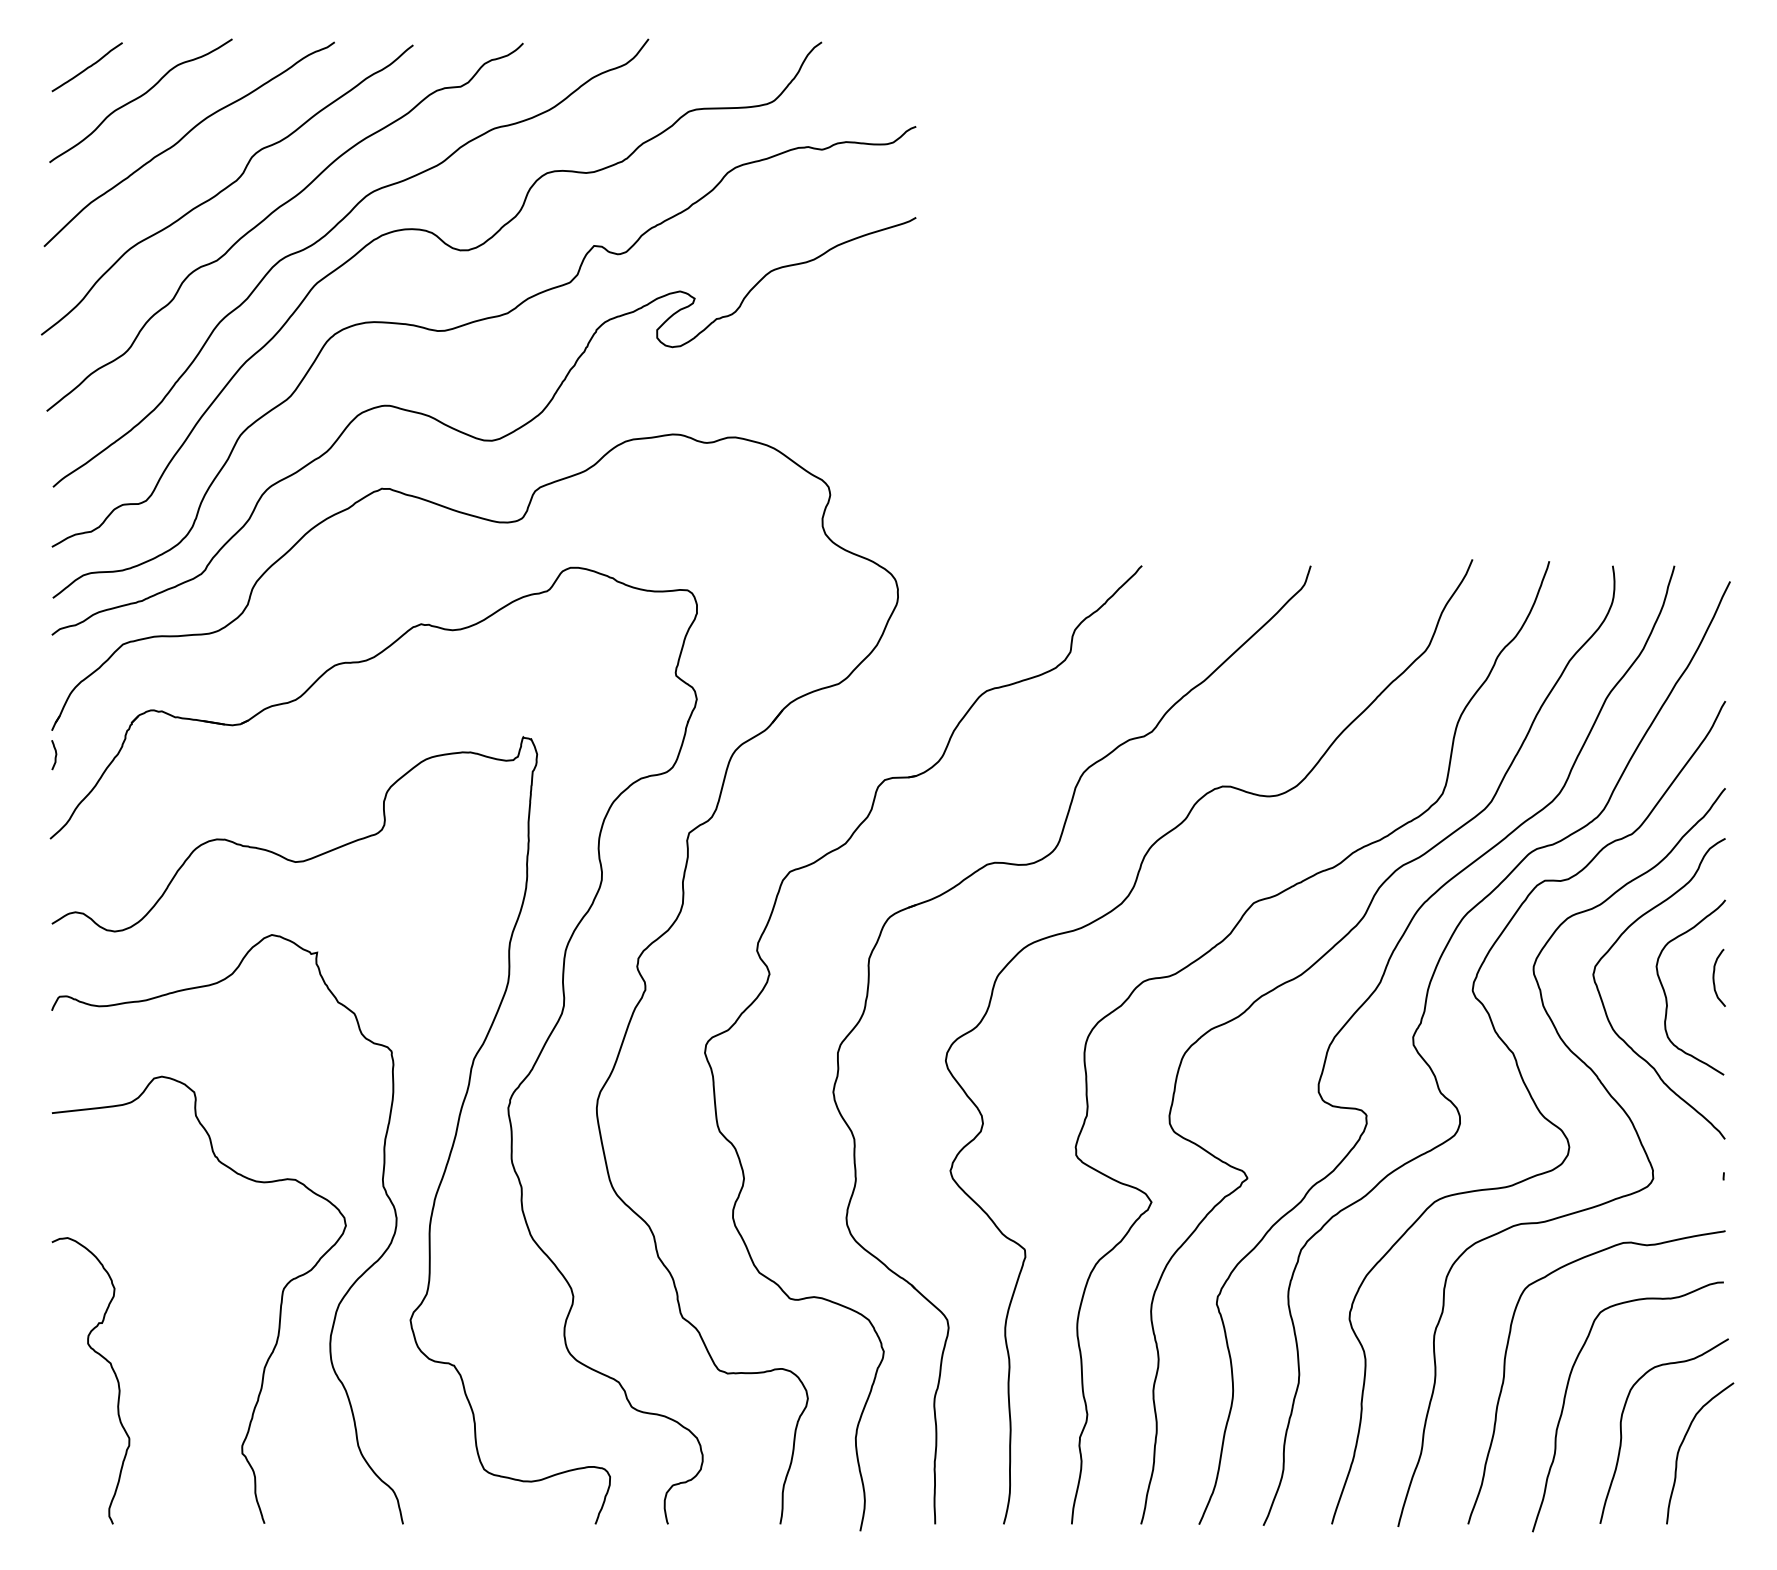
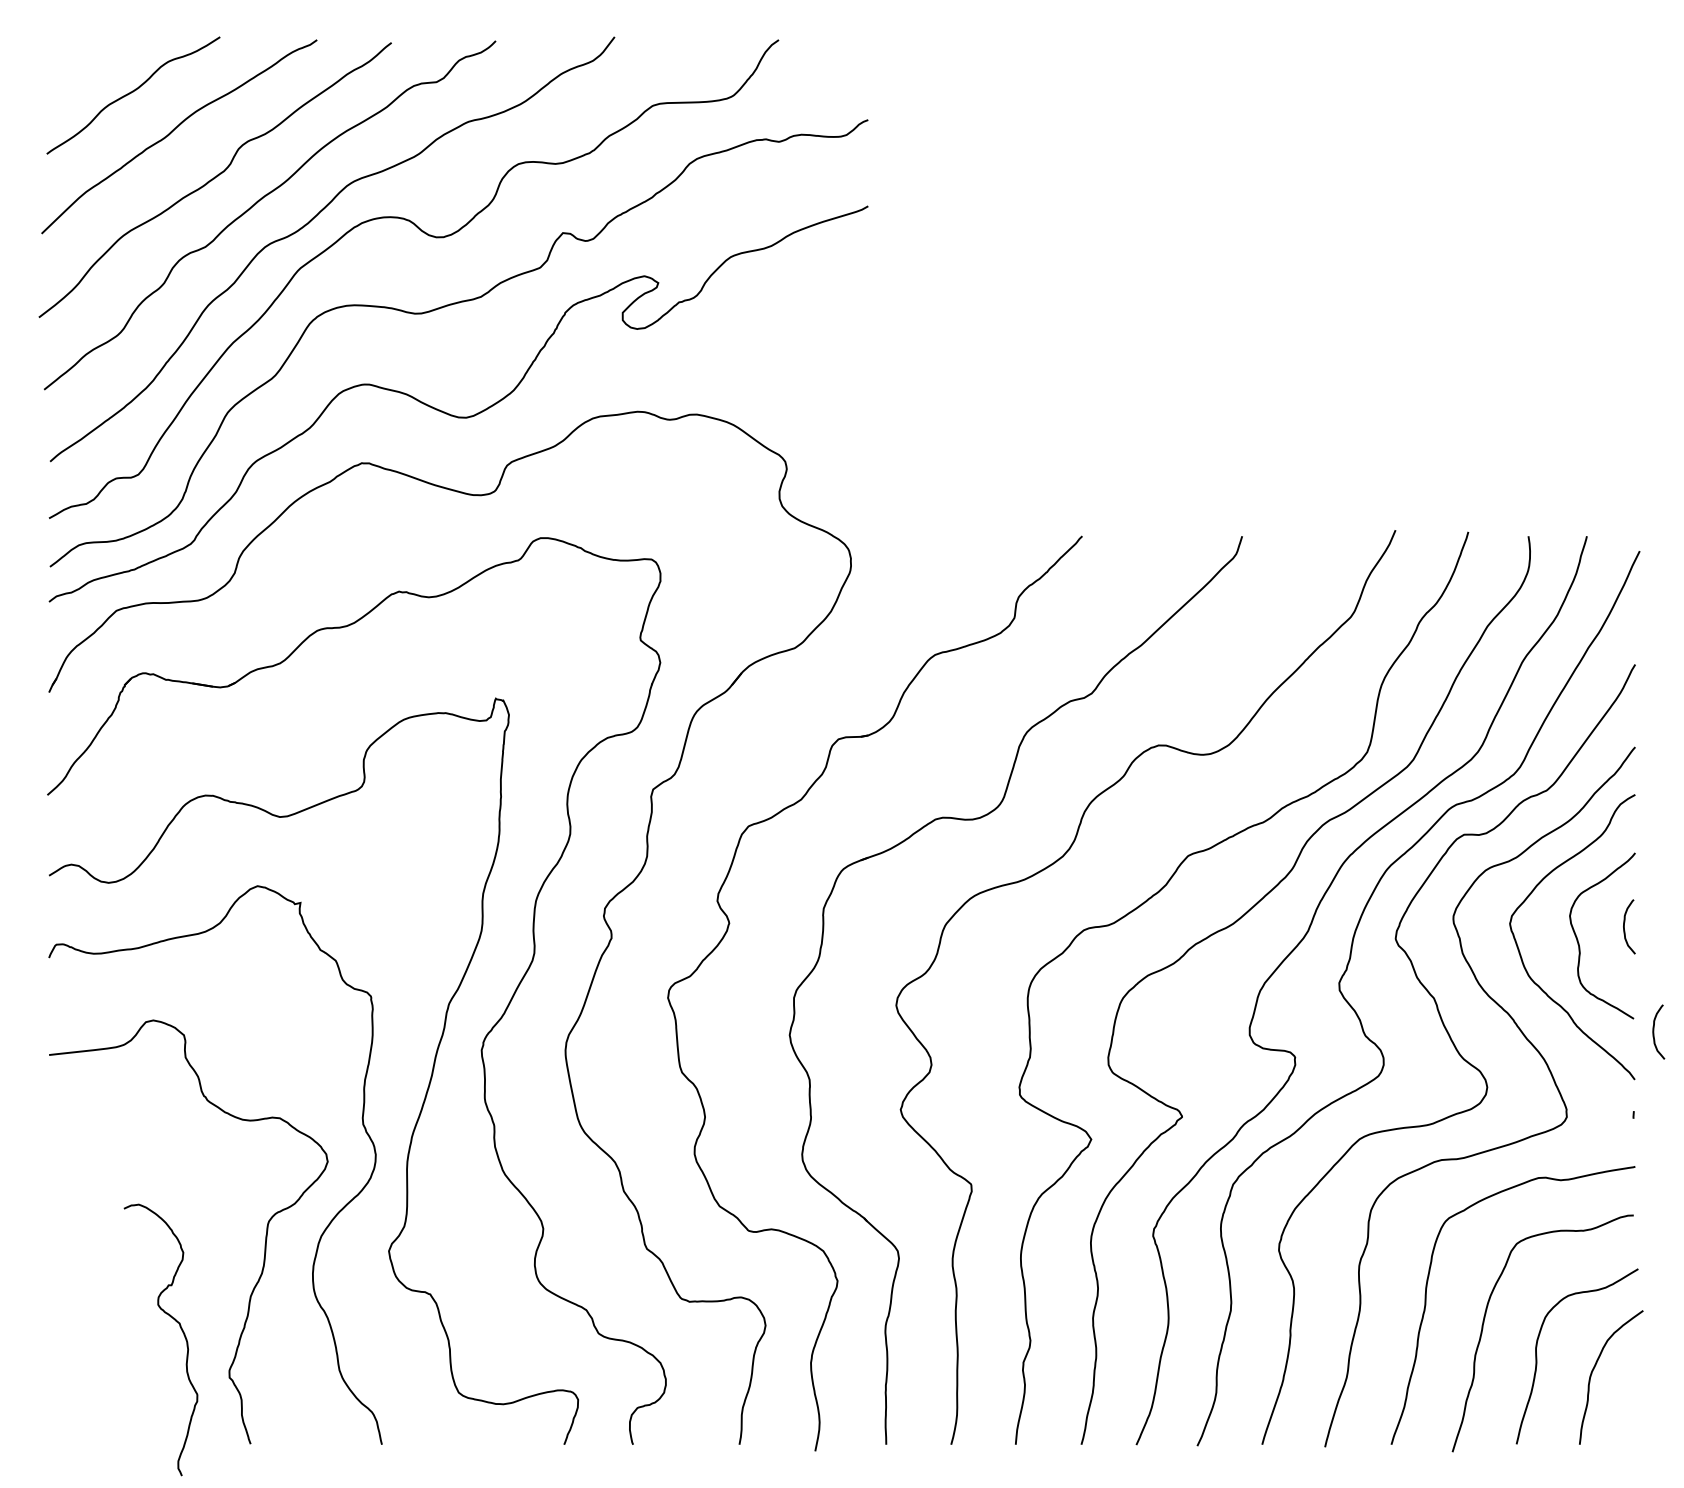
curve: (86, 67) -> (81, 63), removed
curve: (55, 755) -> (52, 716), removed
curve: (1745, 1088) -> (1654, 1031), added
curve: (112, 1370) -> (181, 1330), moved

